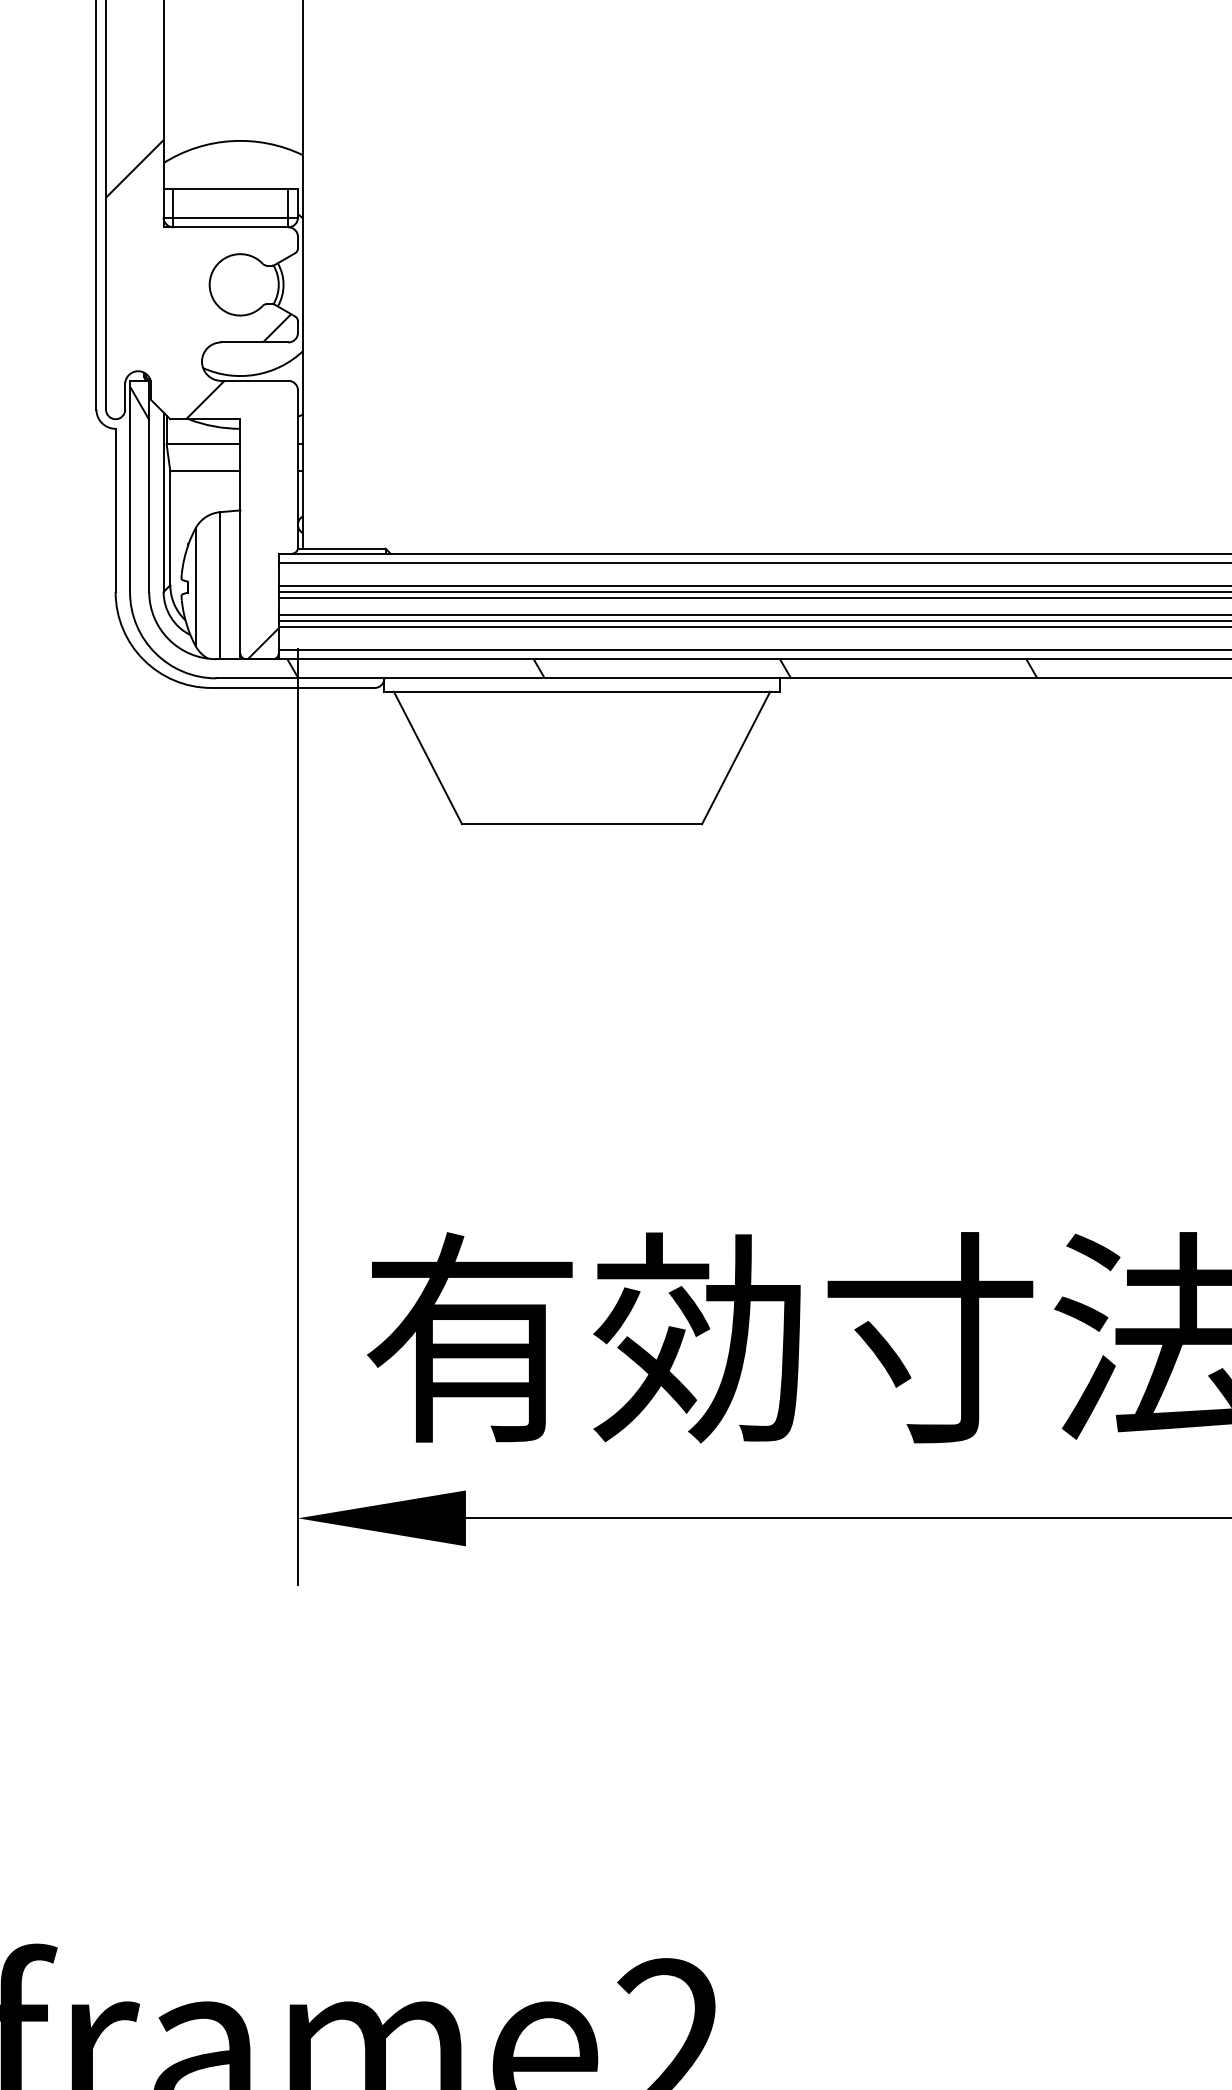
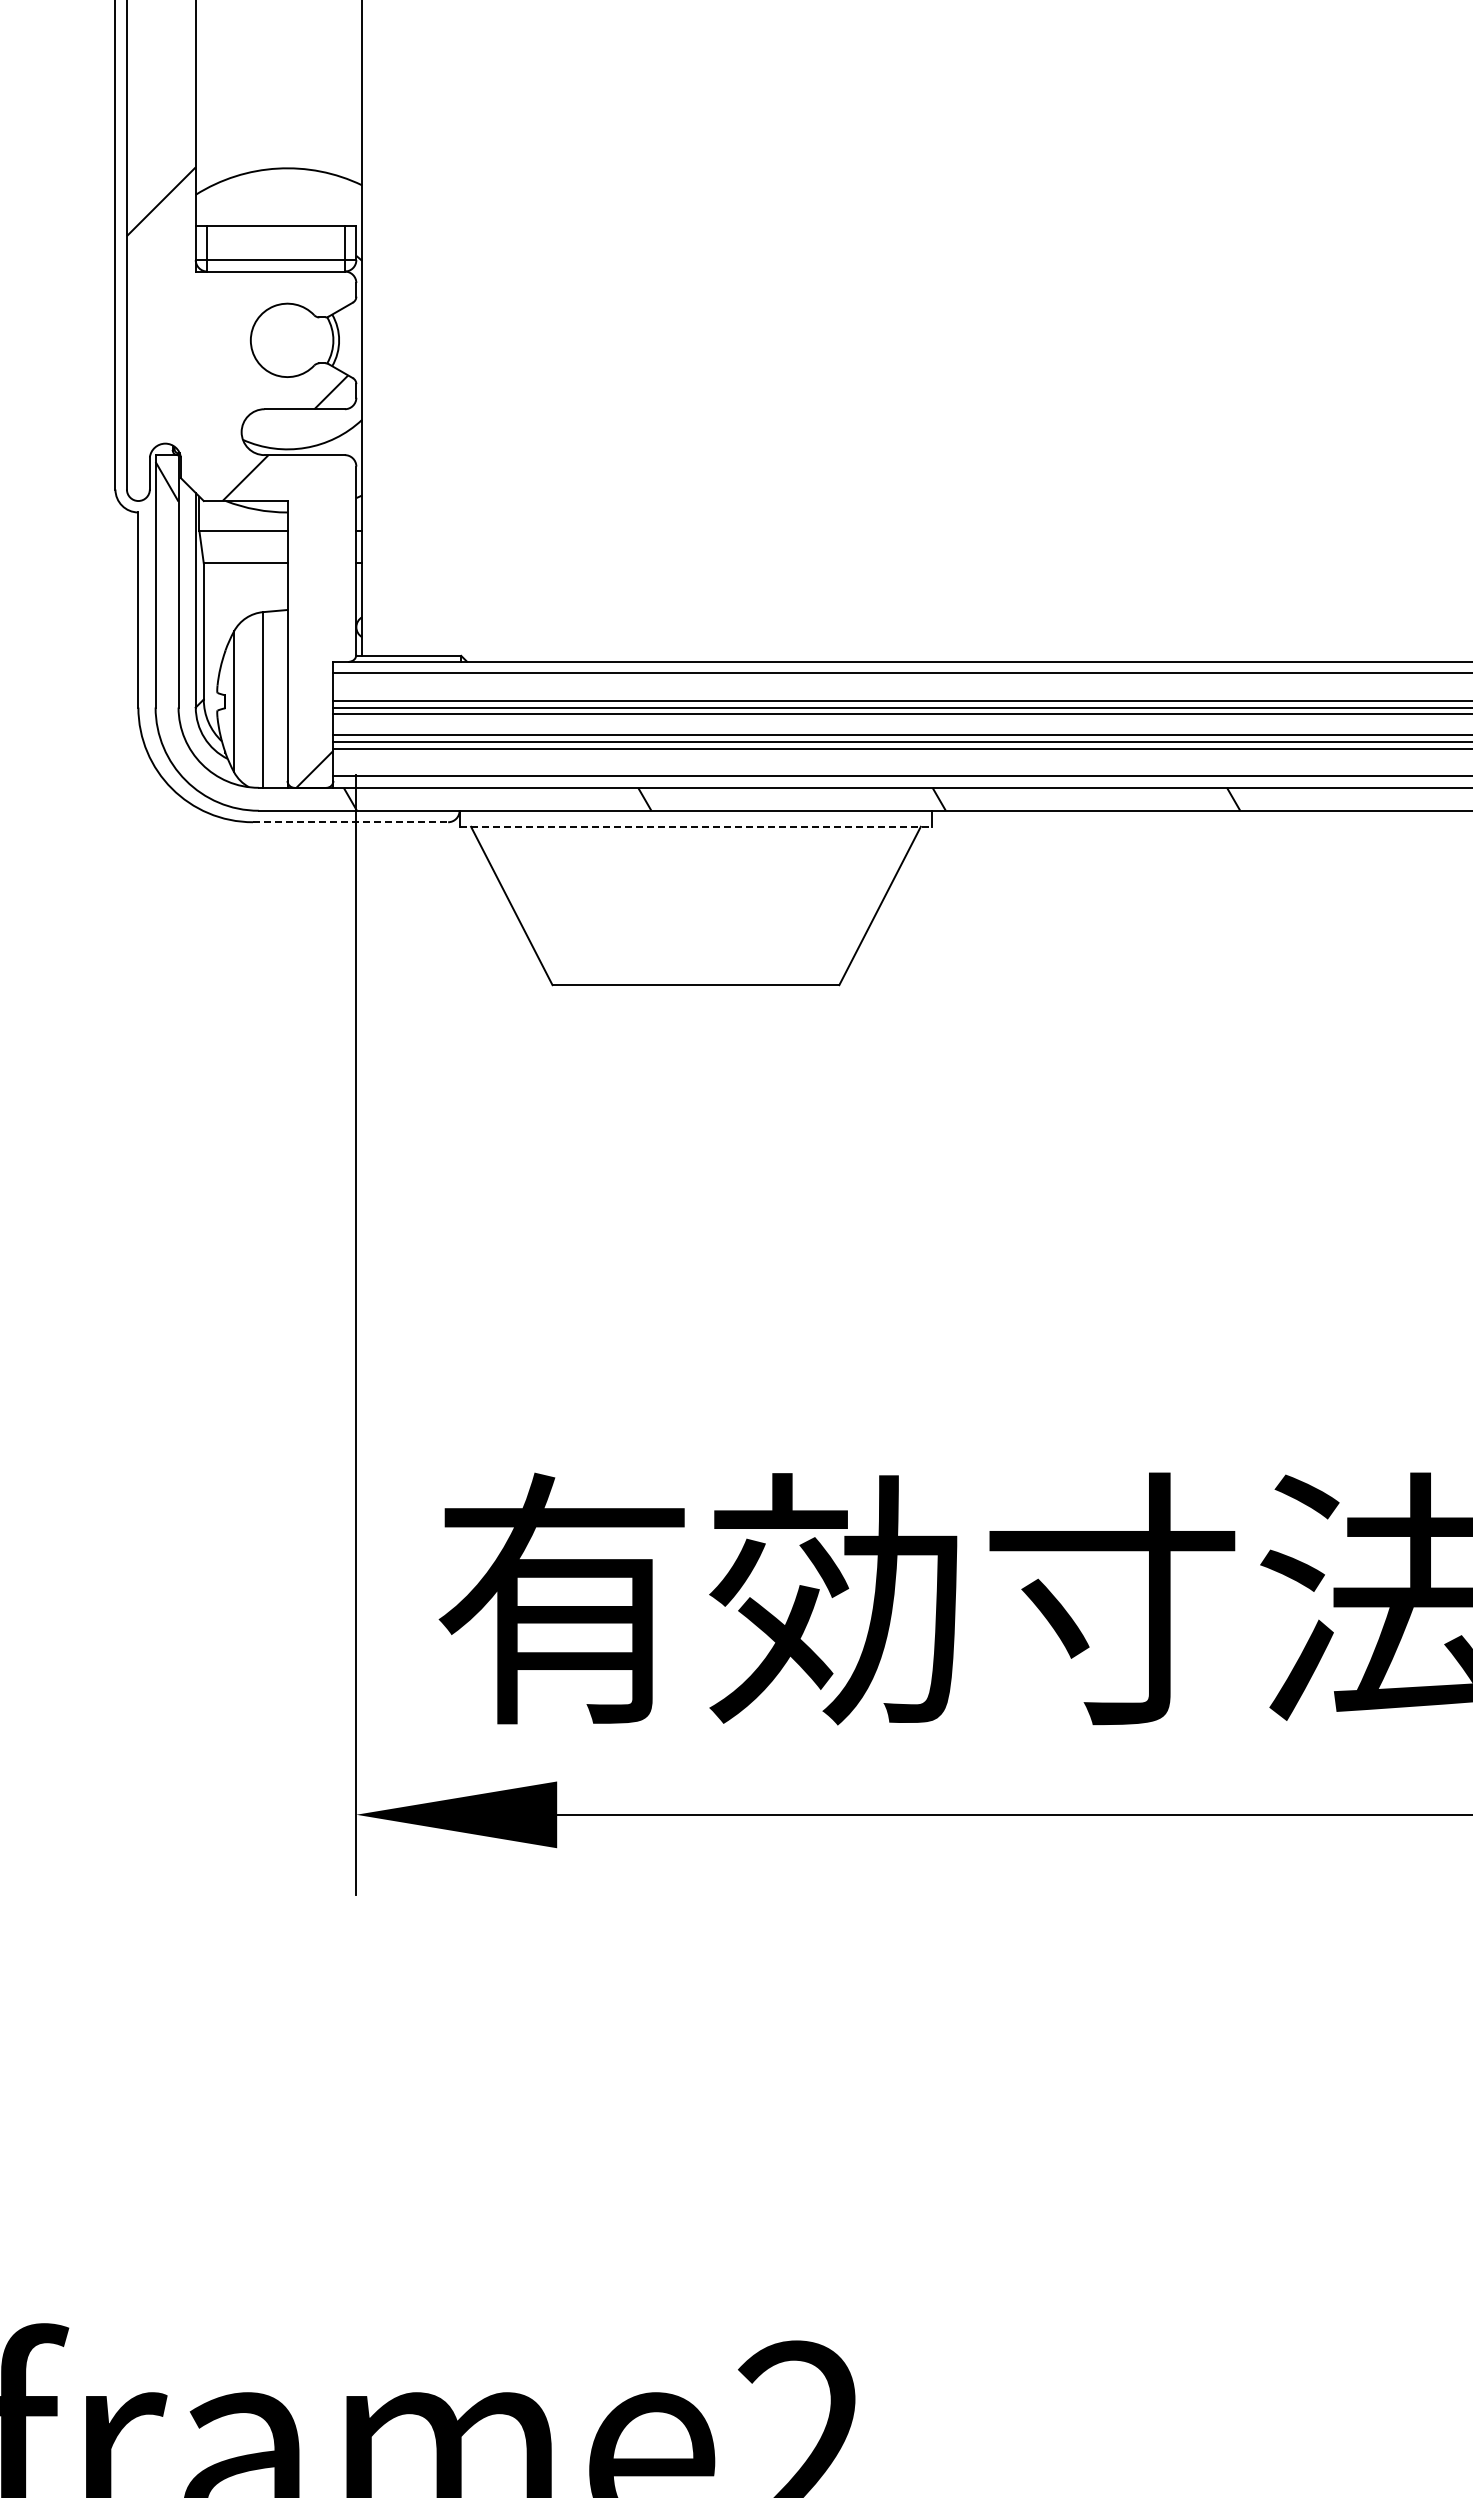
line: (293, 688) -> (350, 822), solid -> dashed
line: (582, 691) -> (696, 826), solid -> dashed

